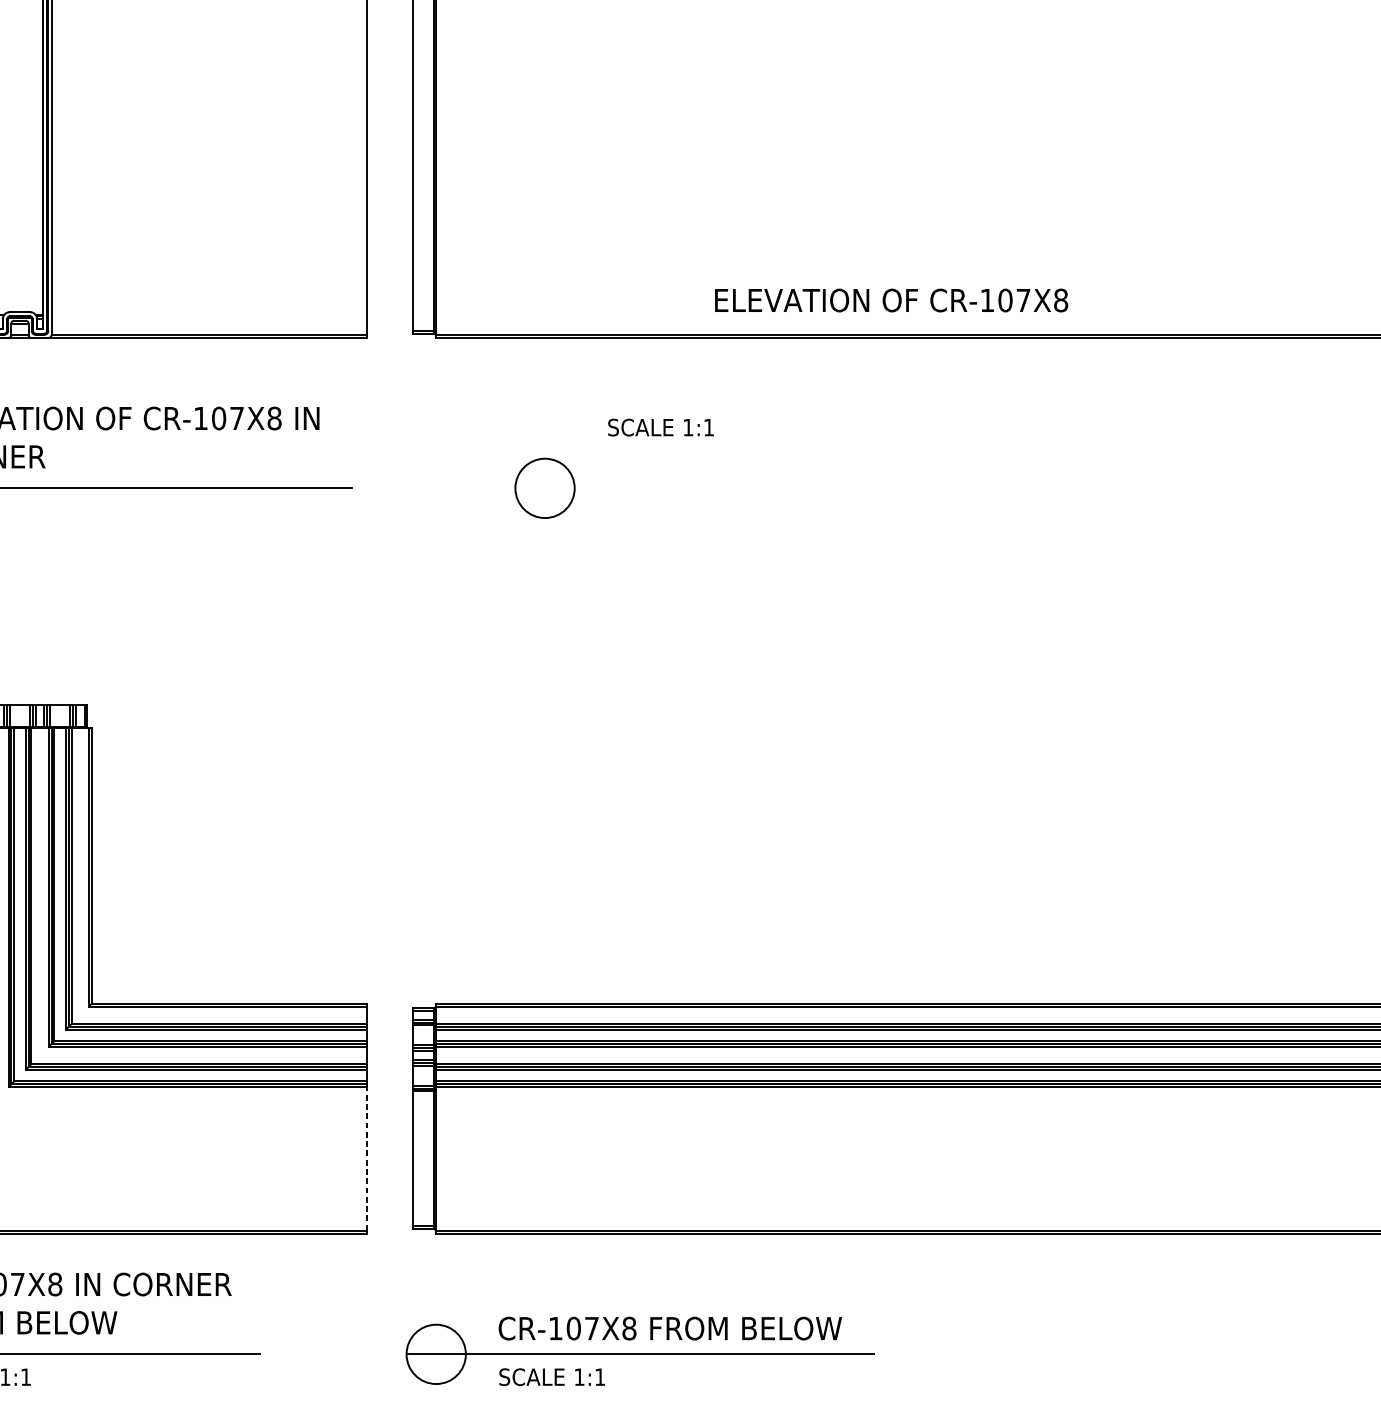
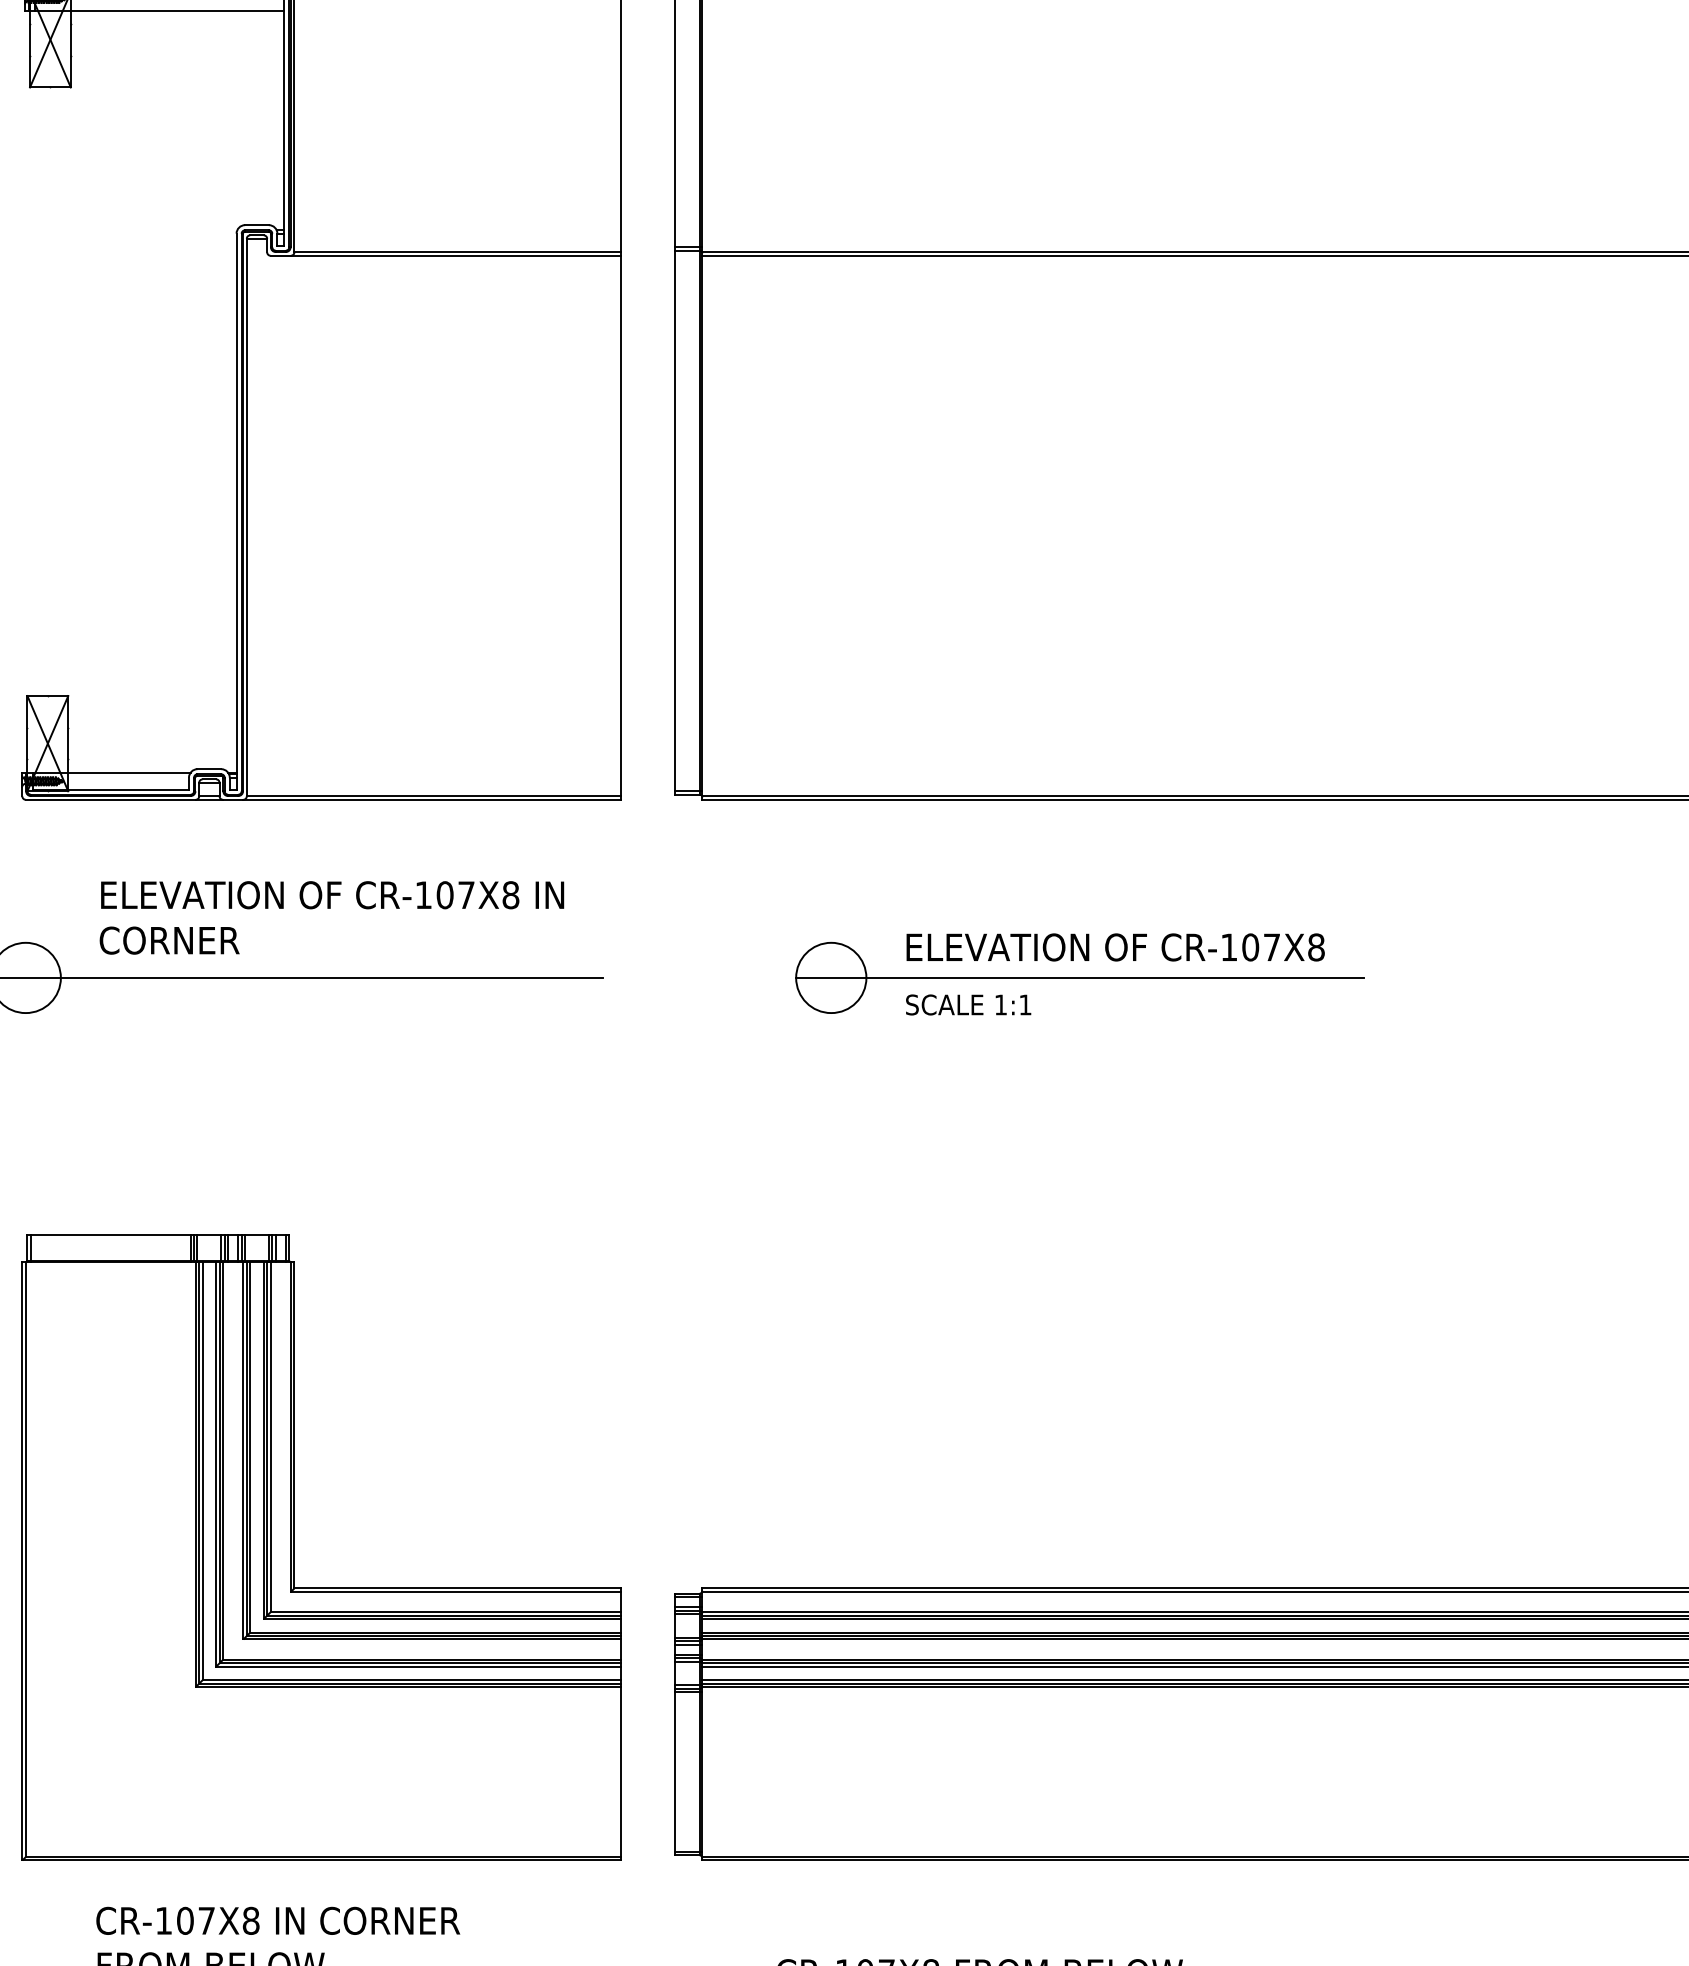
text: (891, 300) -> (1115, 947), moved
text: (660, 427) -> (968, 1004), moved
line: (754, 487) -> (1079, 977), added
line: (367, 1158) -> (620, 1771), dashed -> solid

